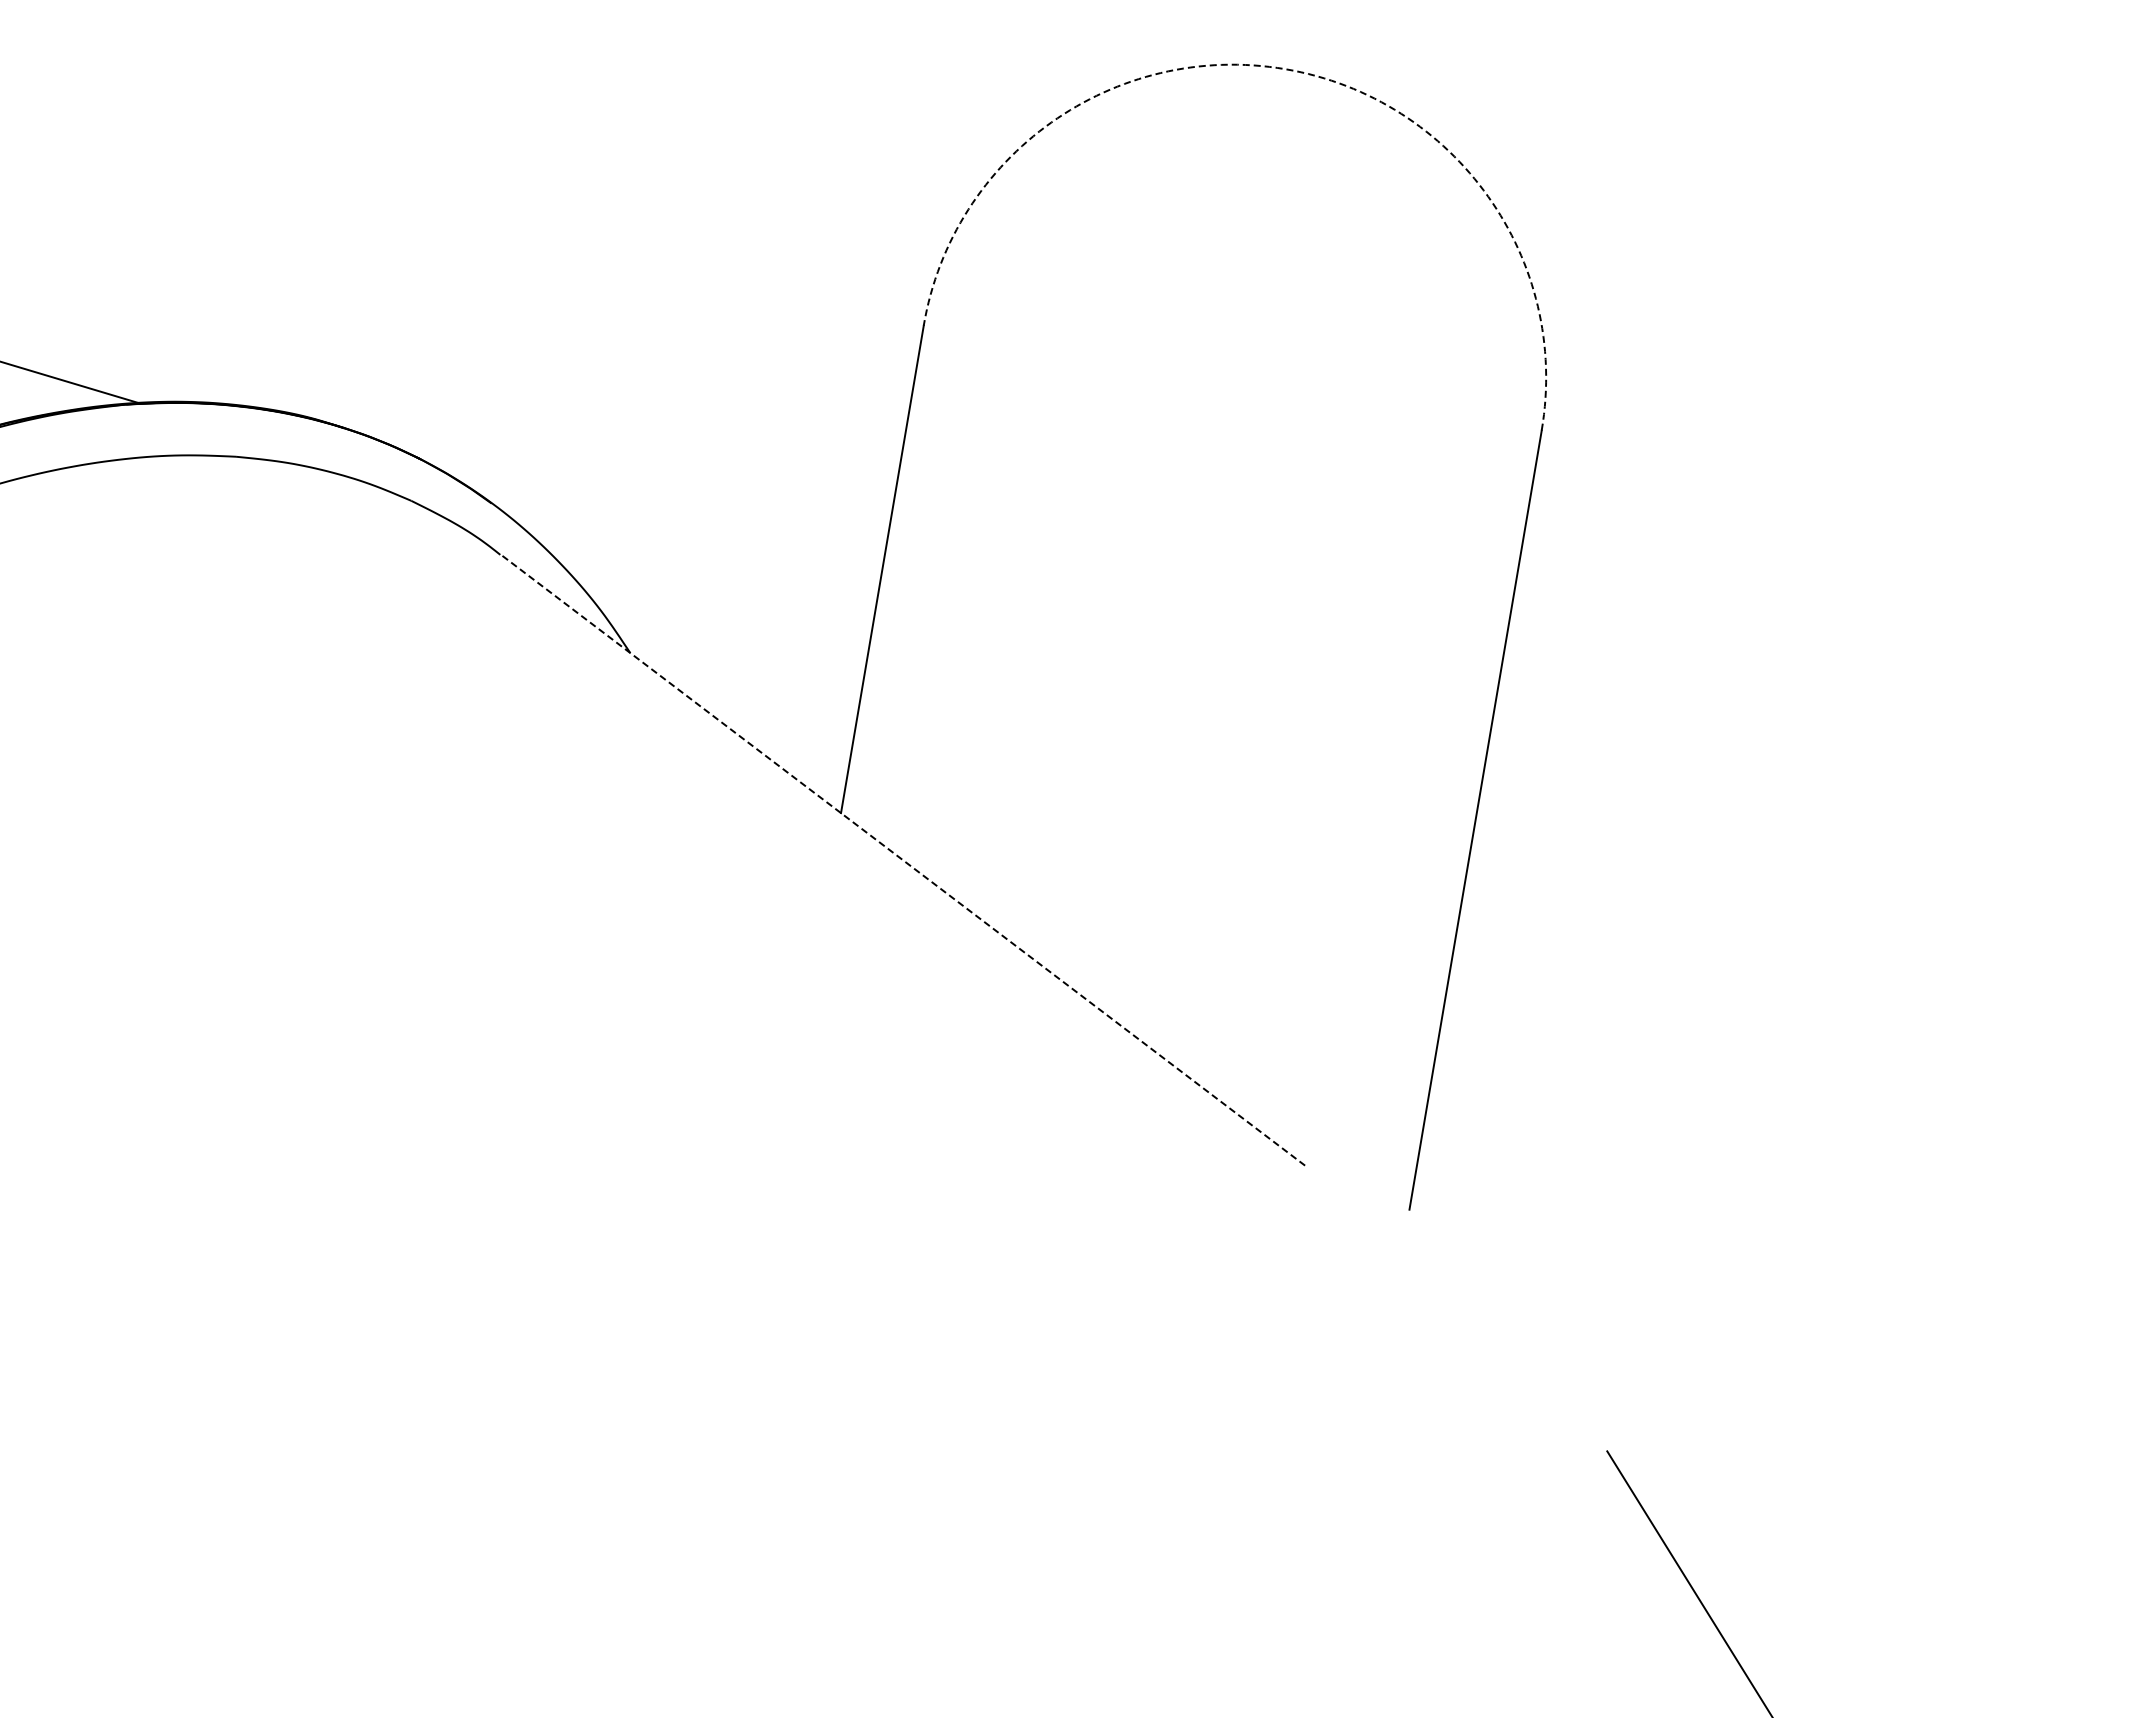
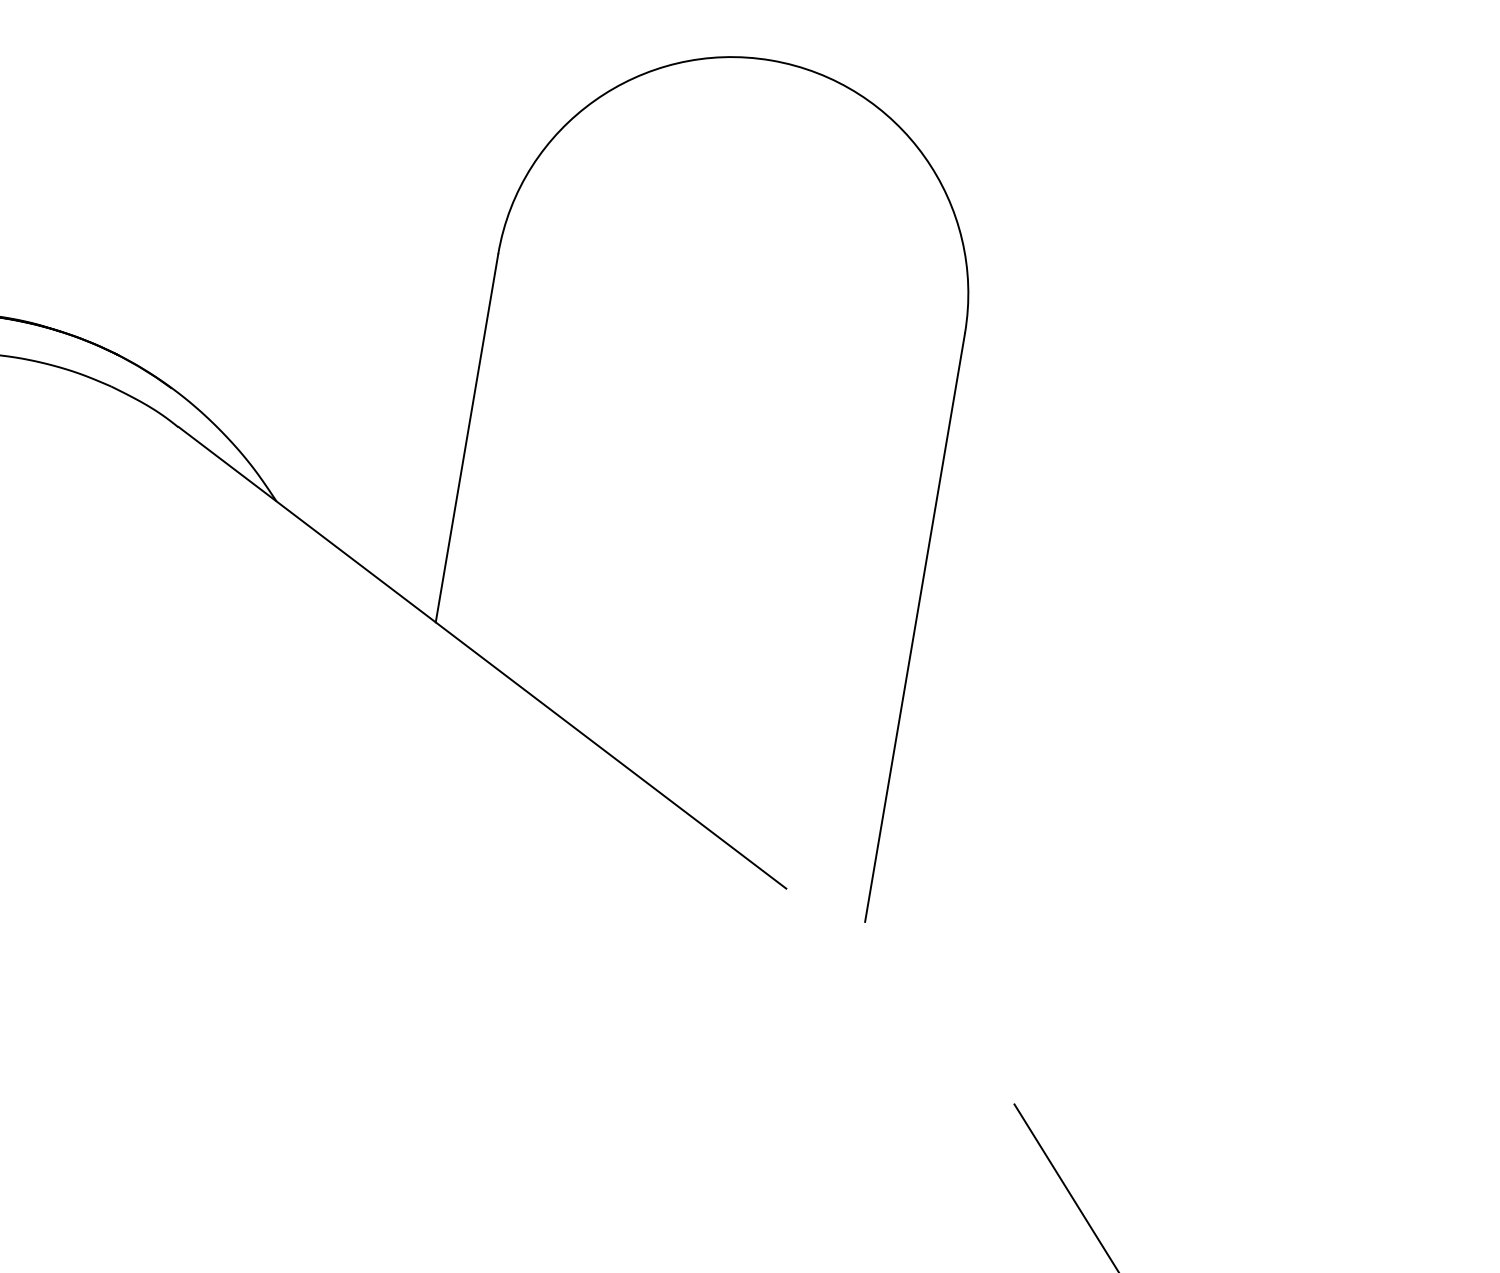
arc: (1285, 69) -> (771, 60), dashed -> solid
line: (902, 859) -> (482, 657), dashed -> solid

